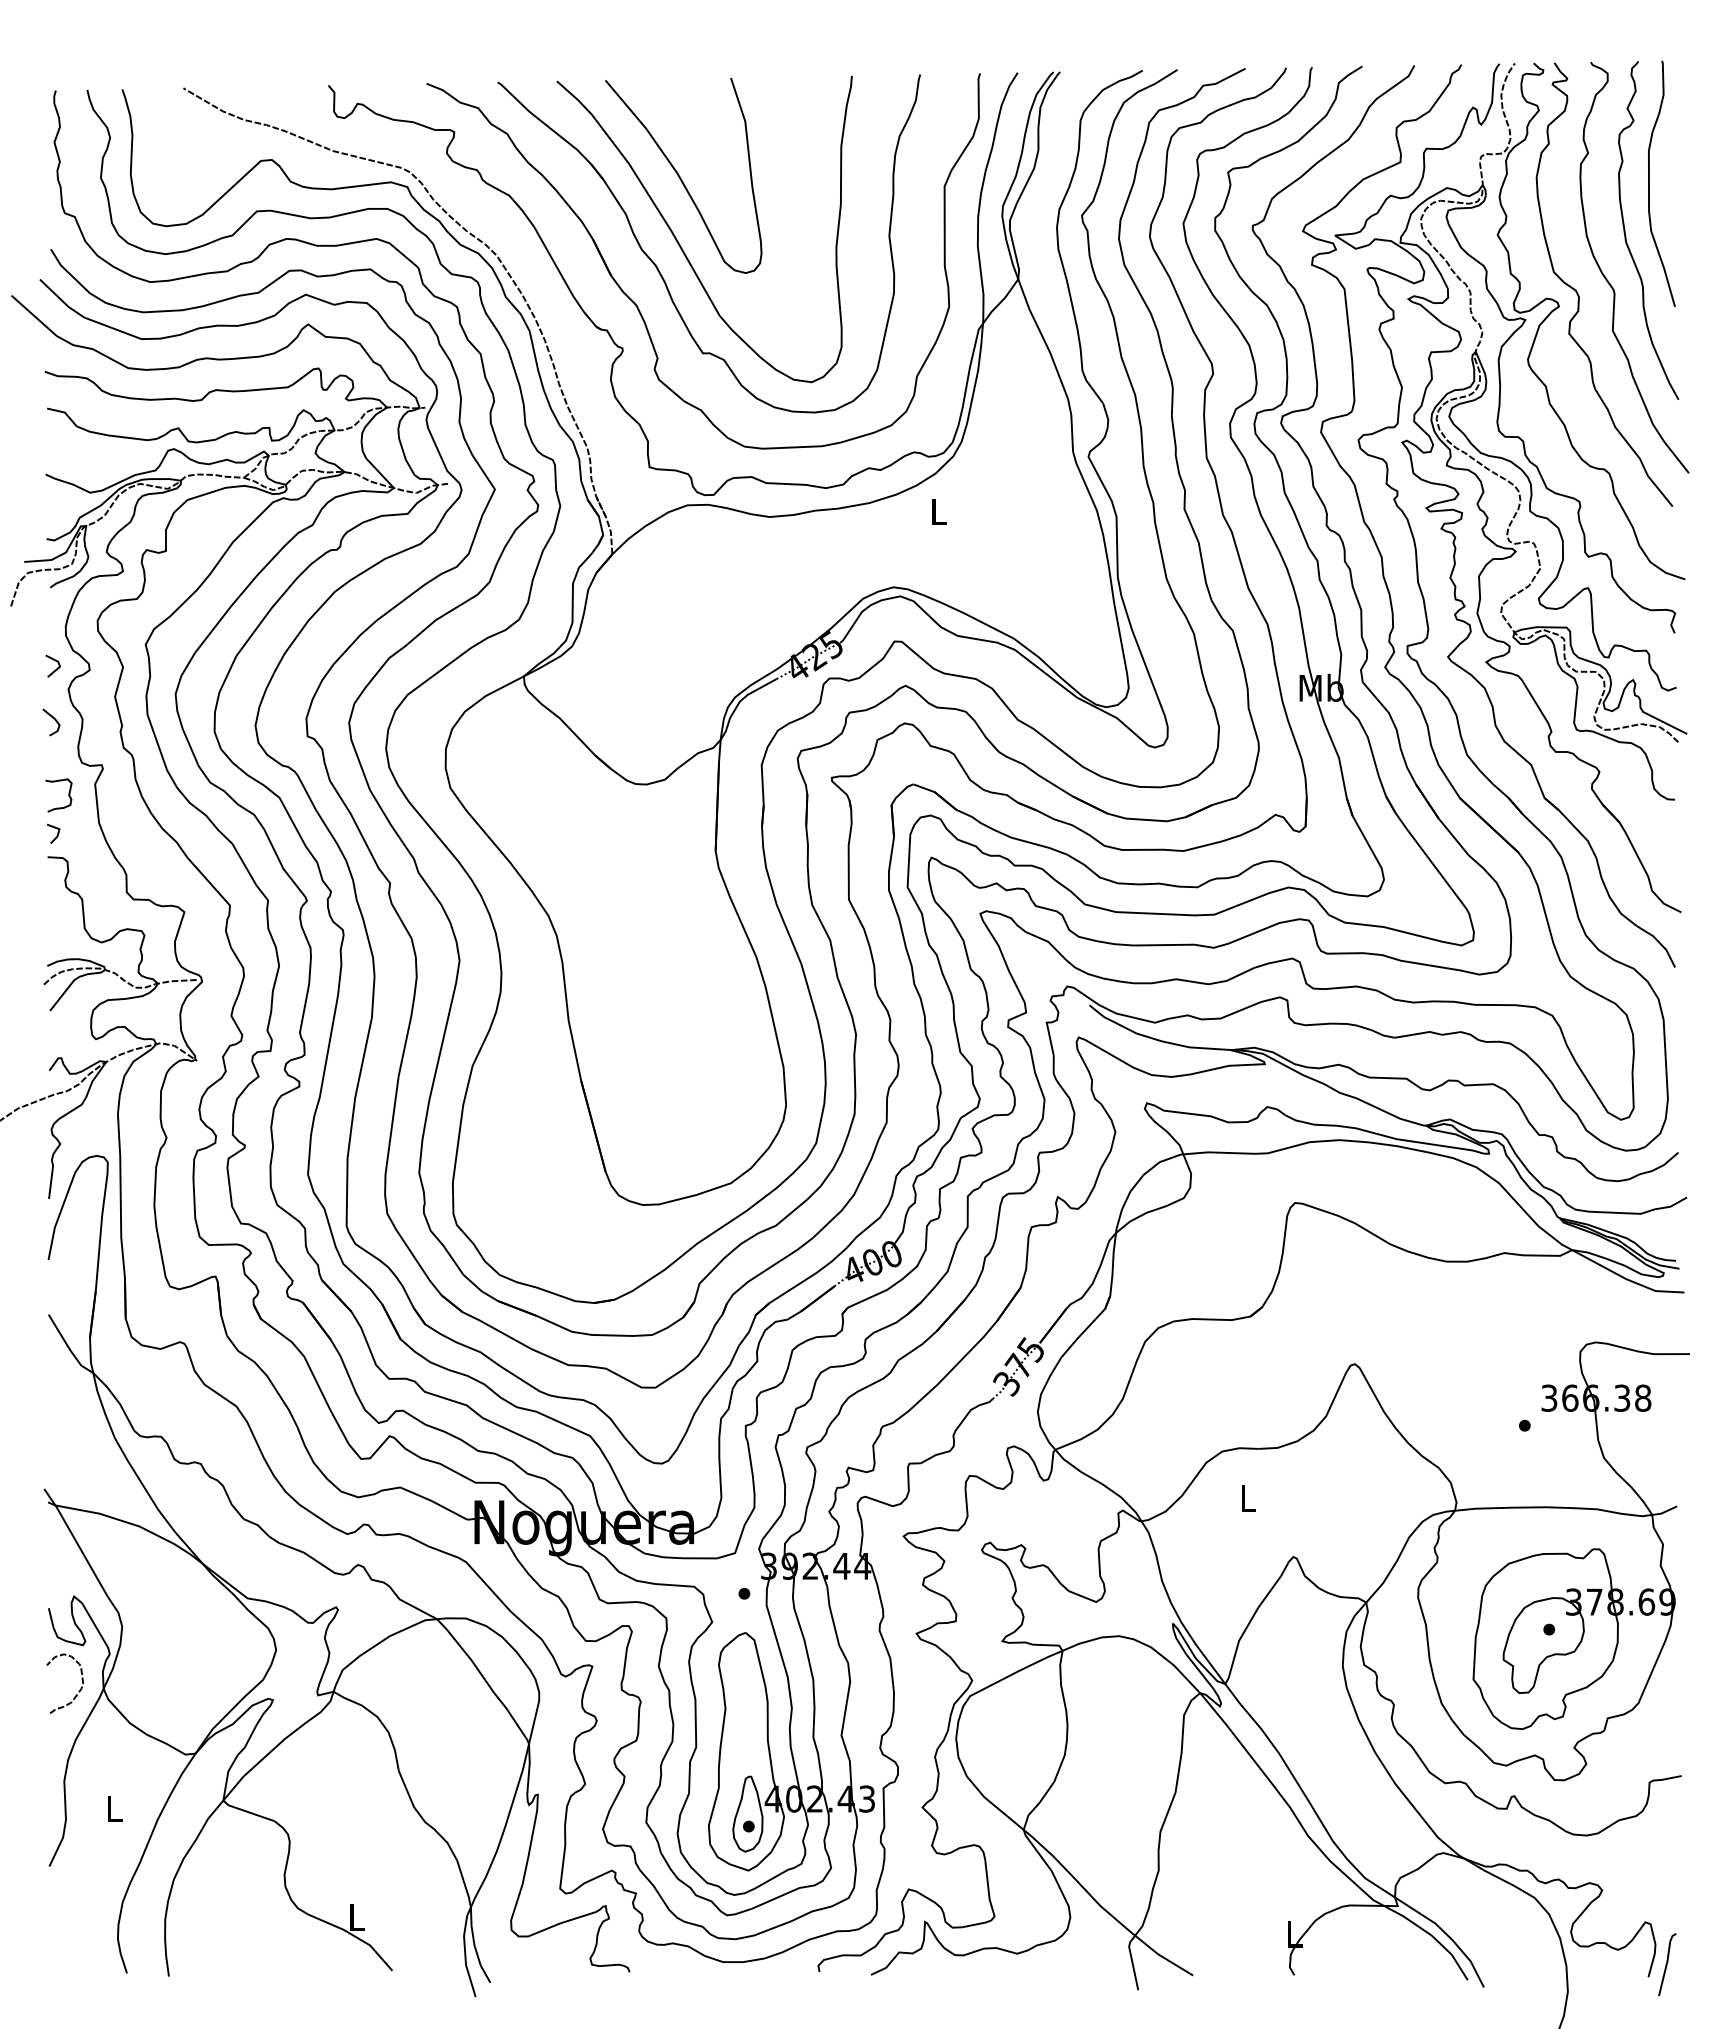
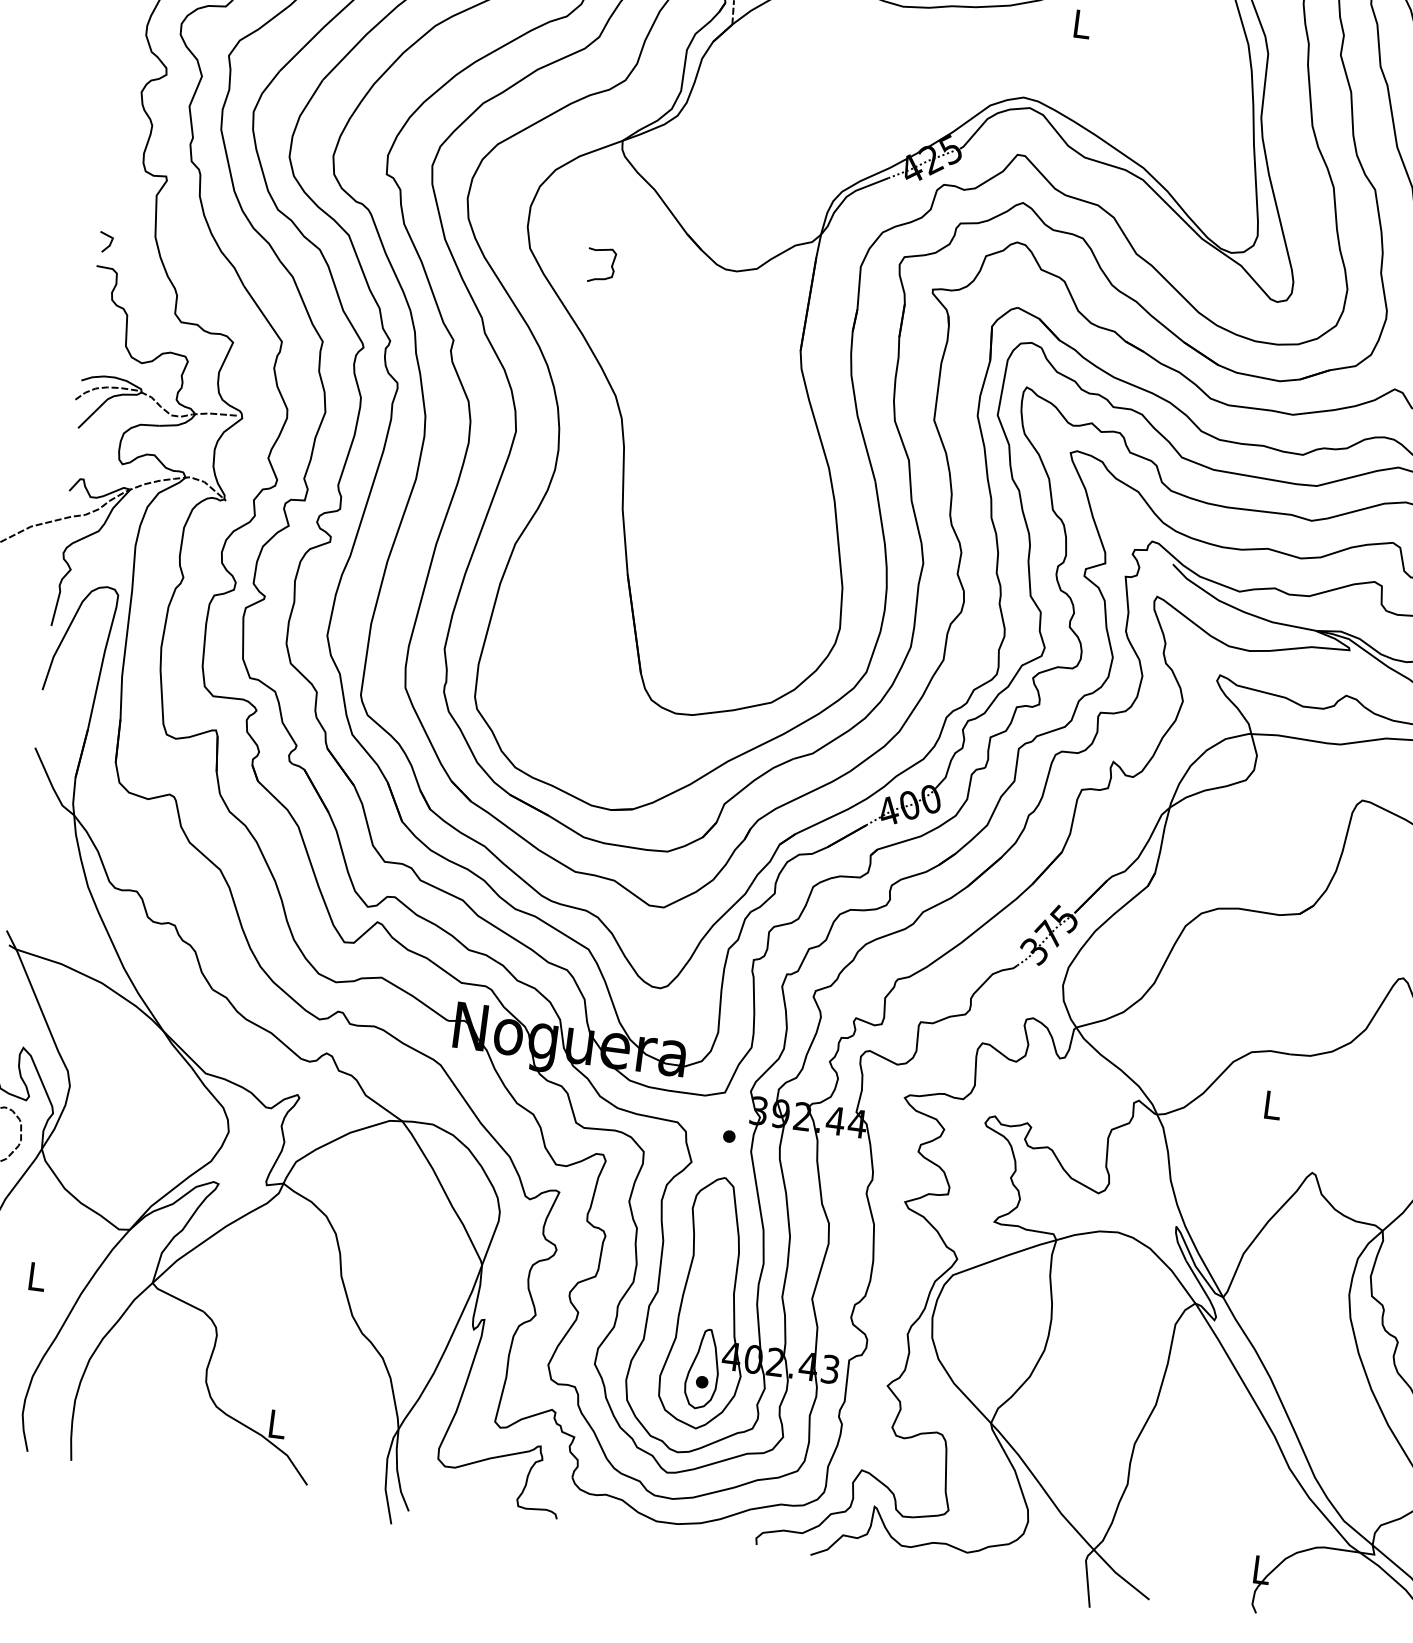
line: (55, 661) -> (131, 61), removed
line: (53, 719) -> (121, 121), removed
curve: (68, 795) -> (611, 266), moved

